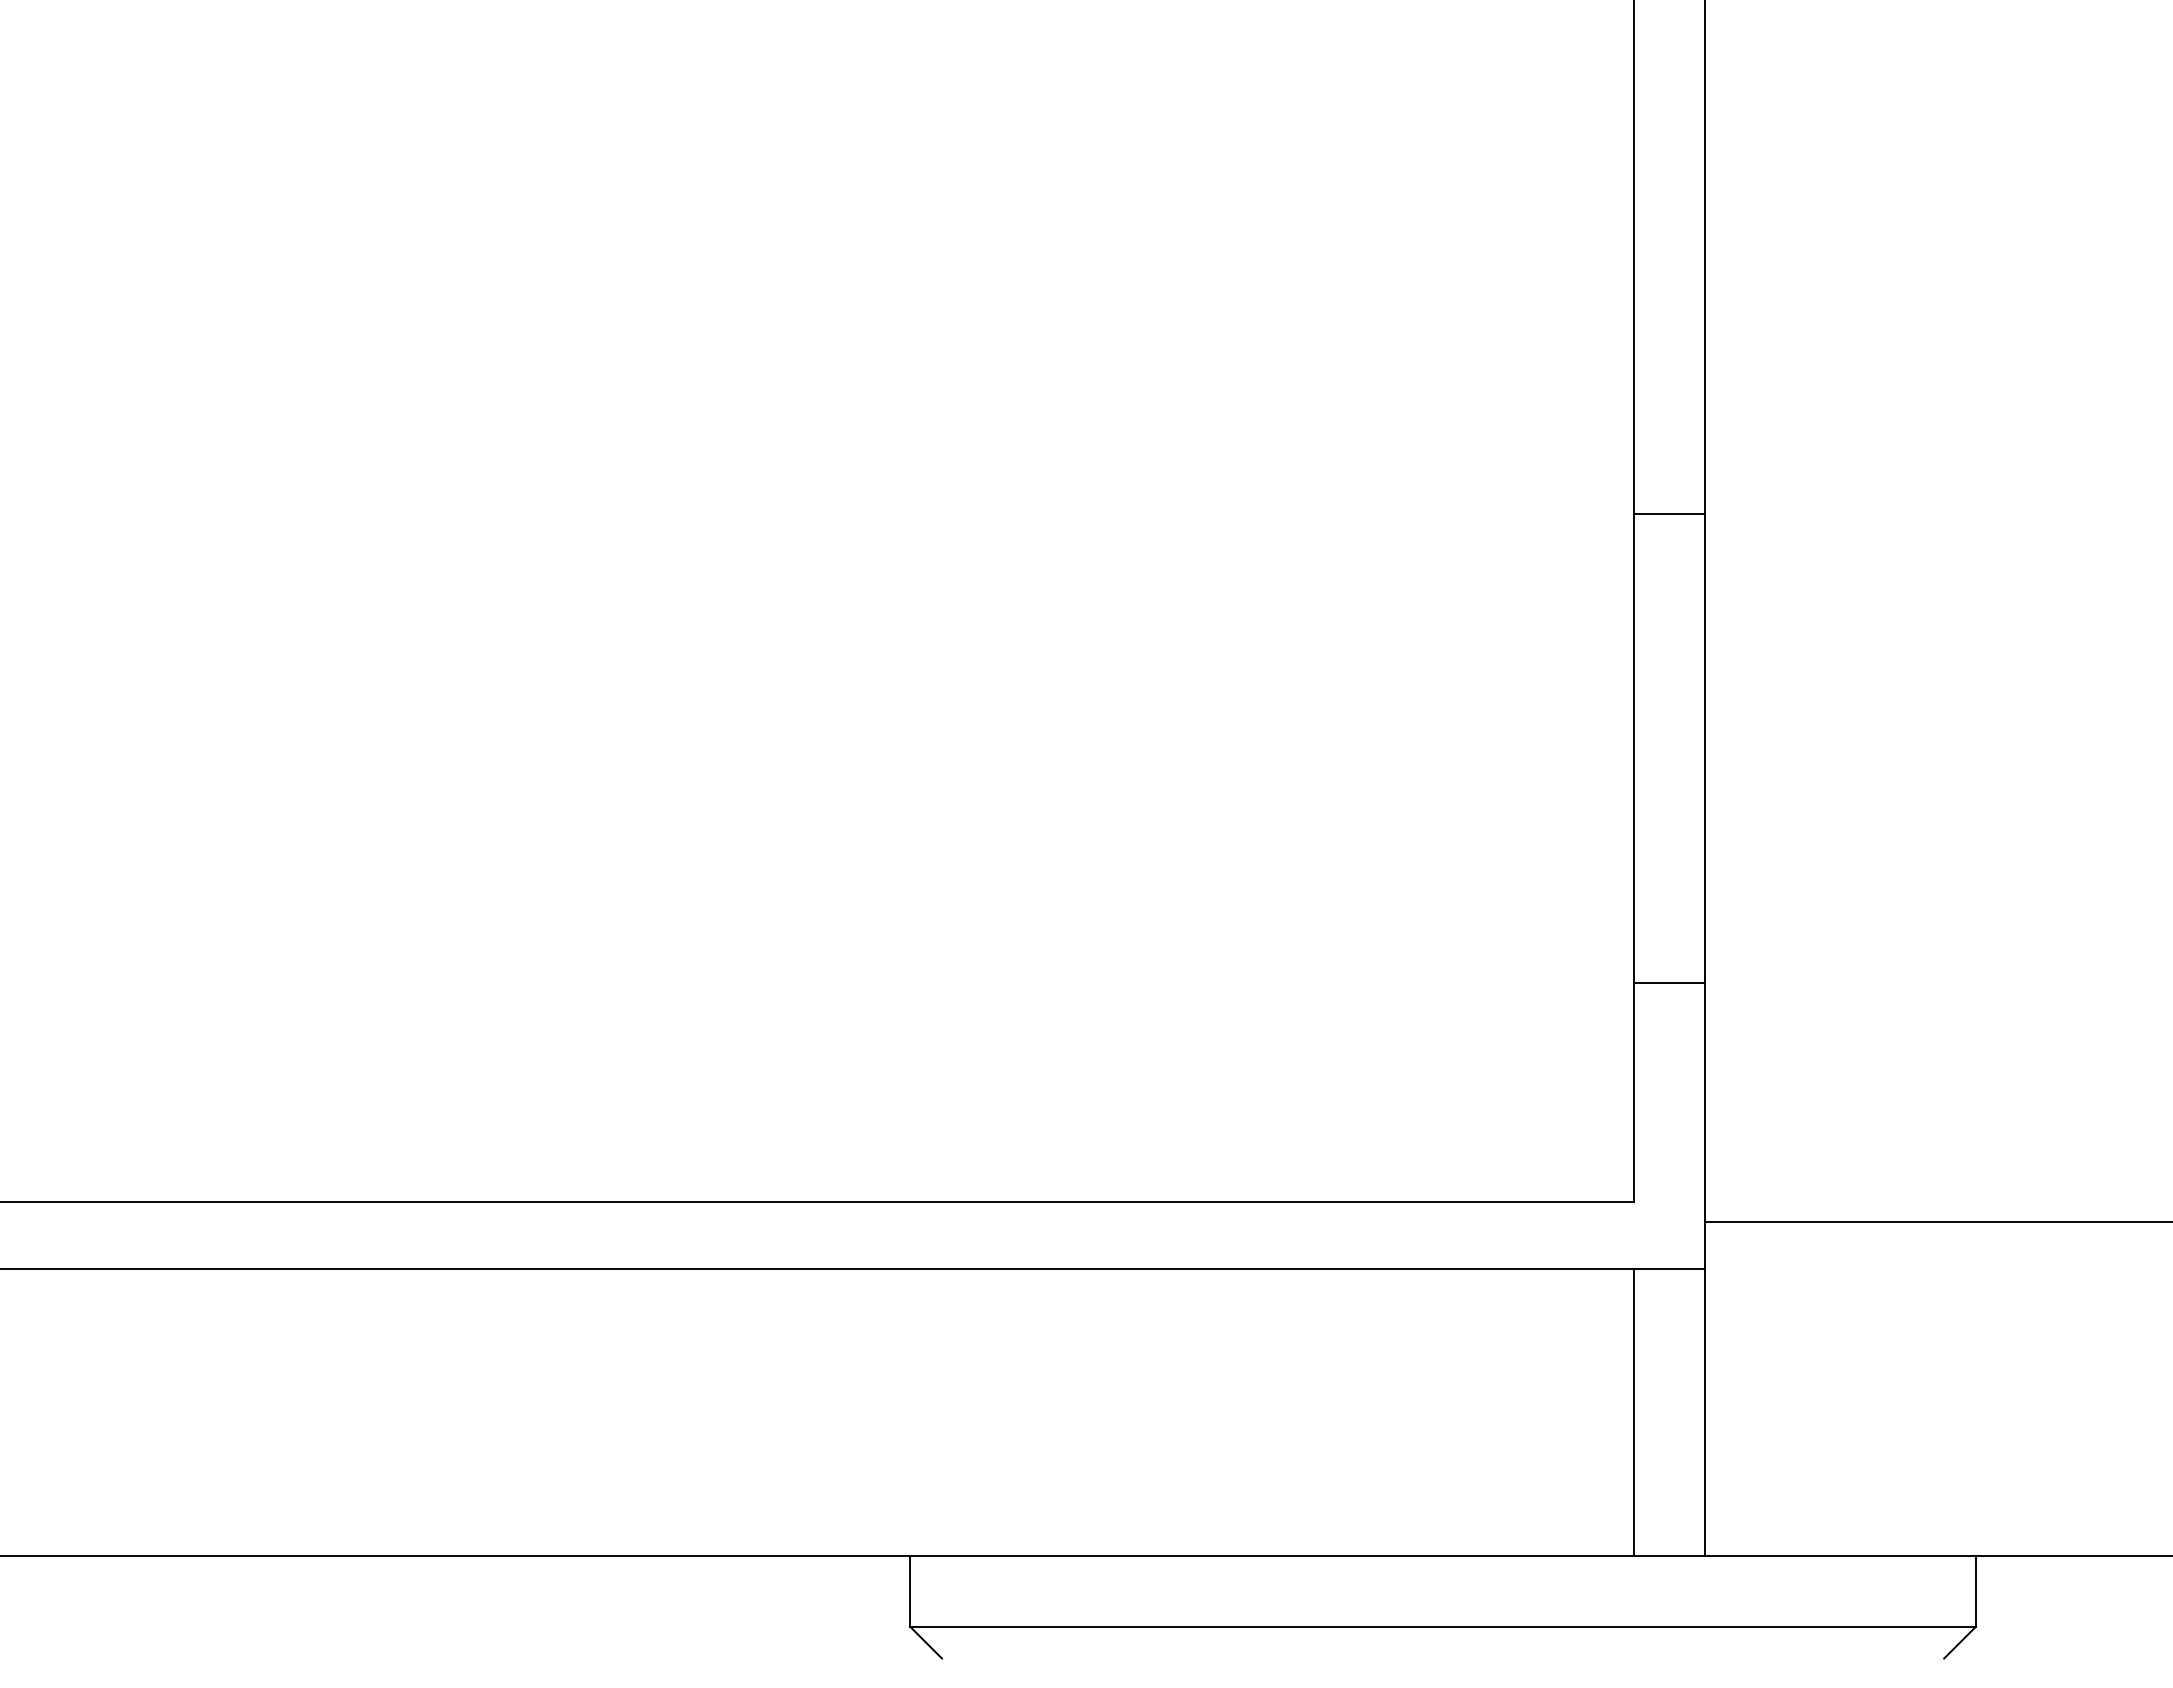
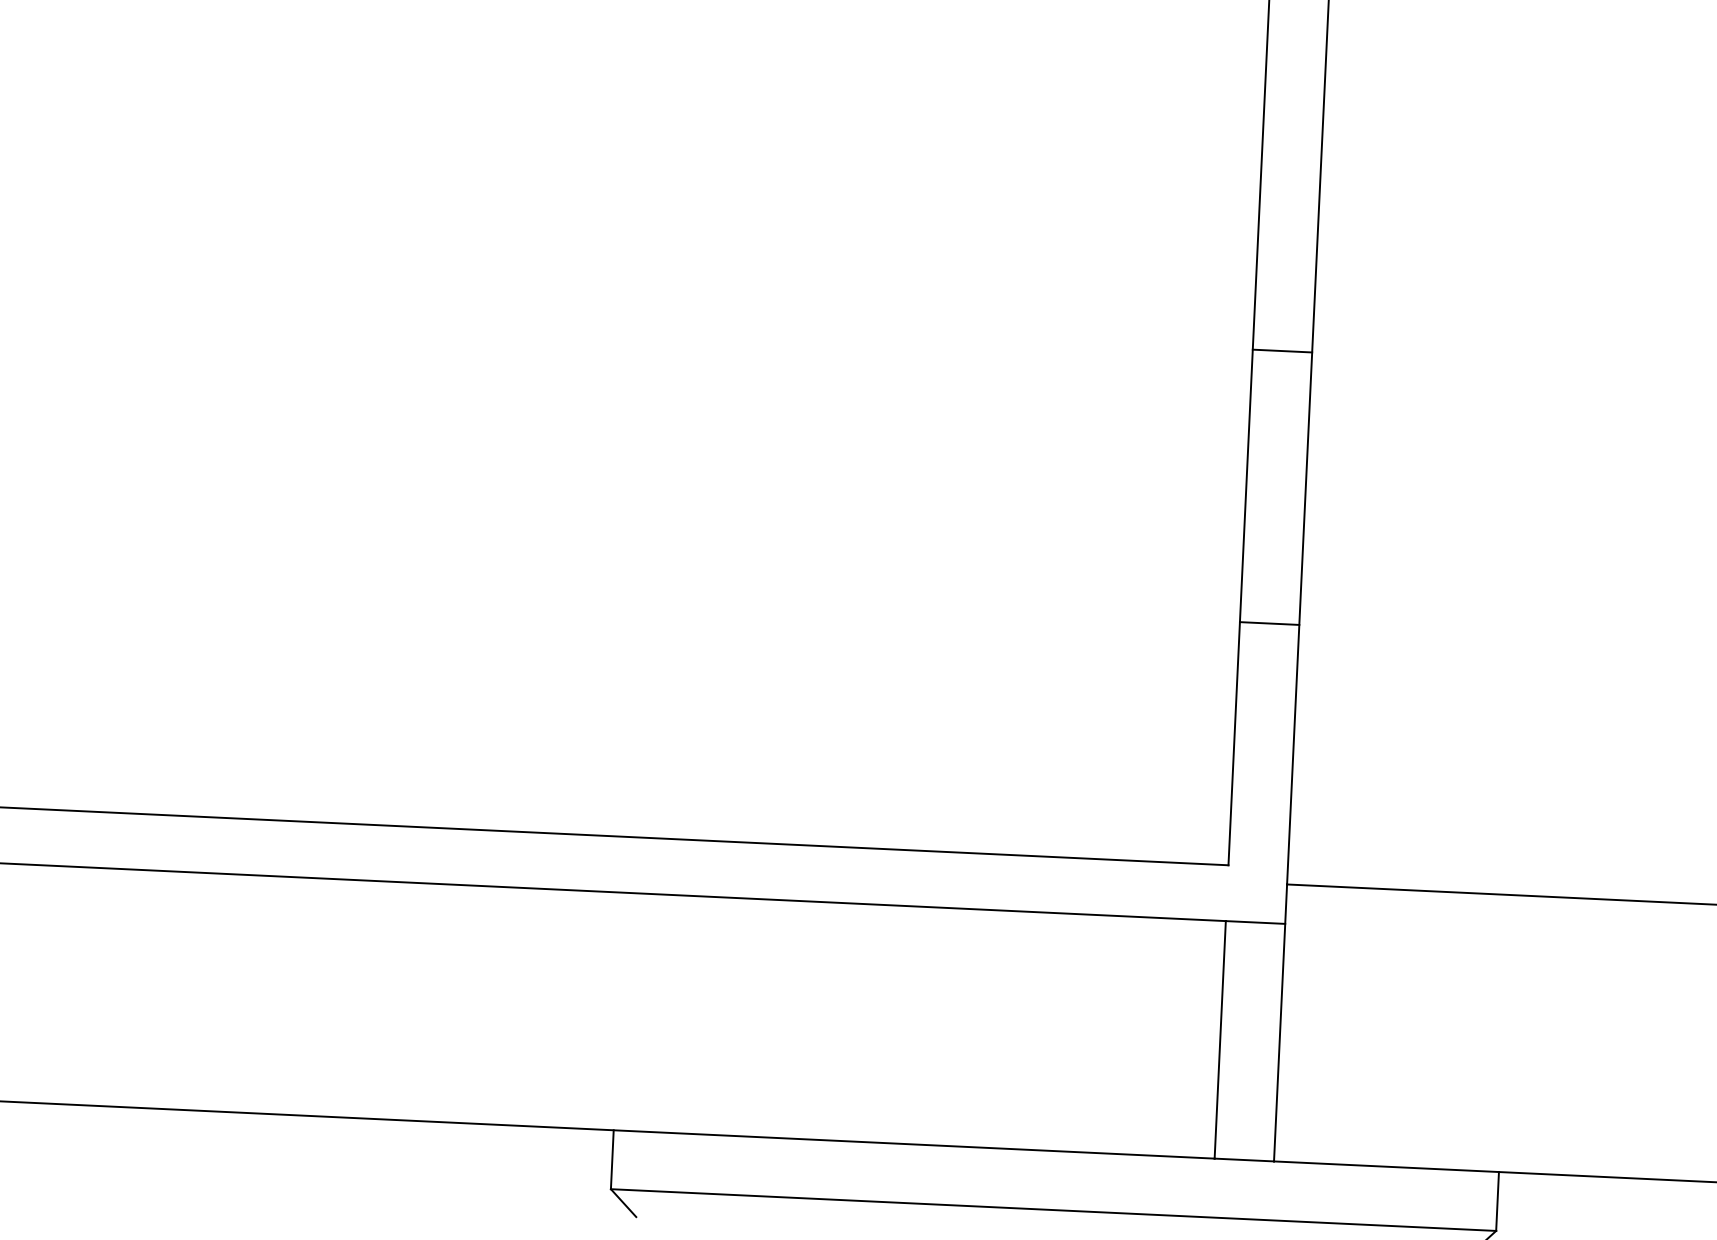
line: (1669, 514) -> (1282, 351), moved
line: (1669, 983) -> (1269, 623), moved

